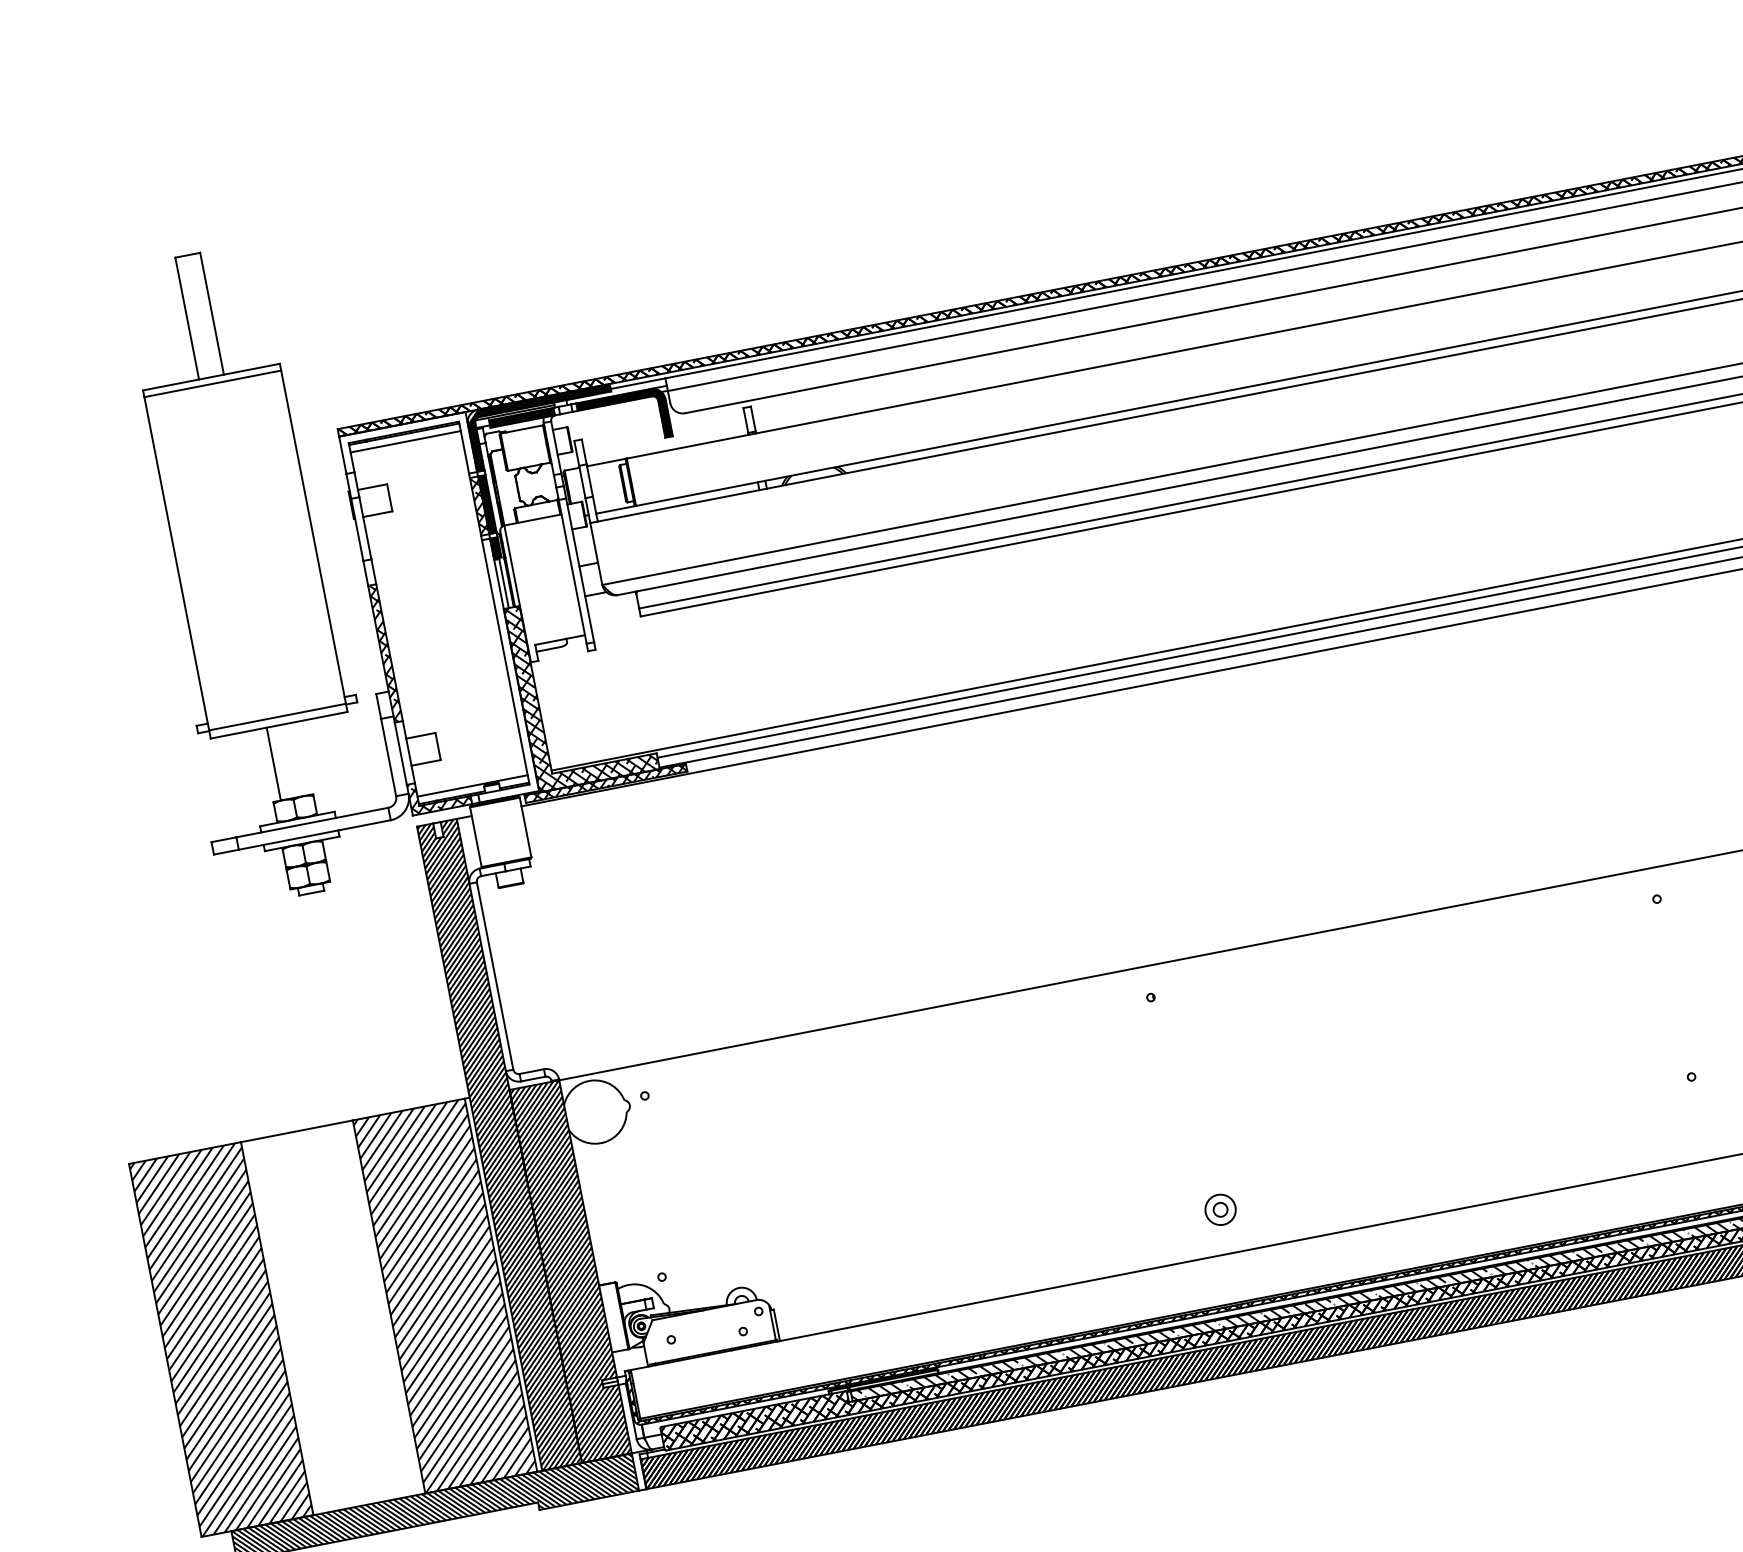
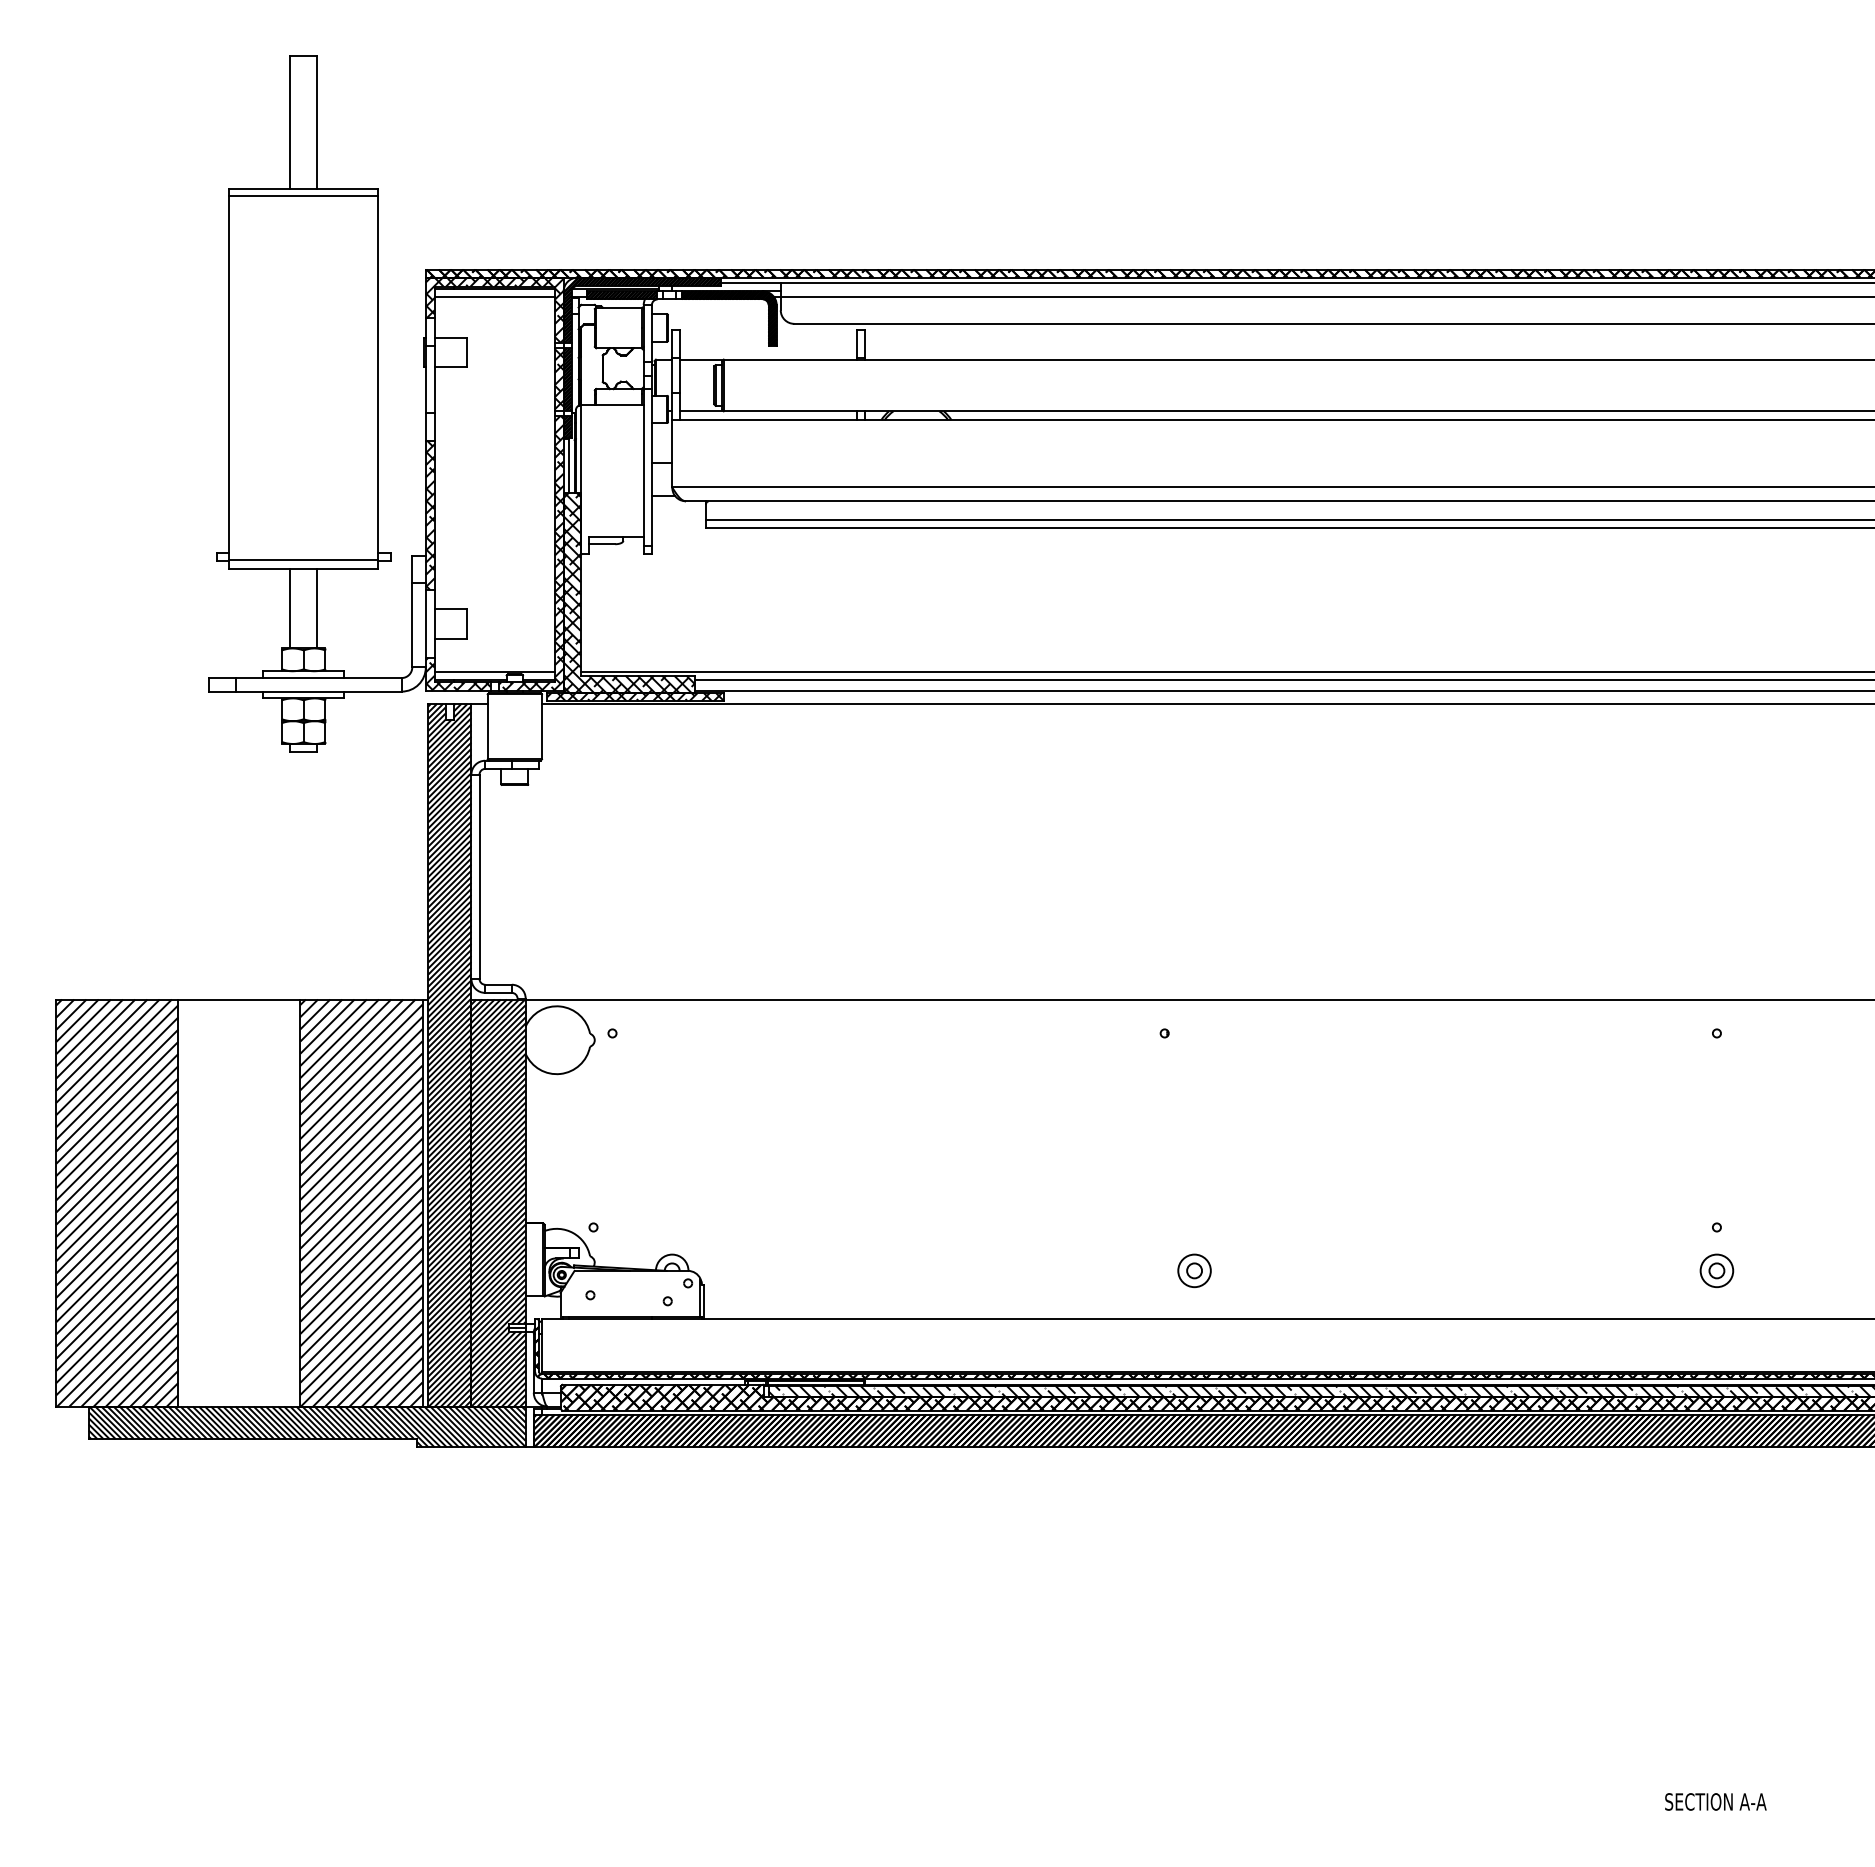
hatch: (407, 454) -> (494, 310), added
hatch: (484, 670) -> (530, 553), added
line: (298, 759) -> (317, 608), added
part: (1698, 1116) -> (1716, 1270), added

